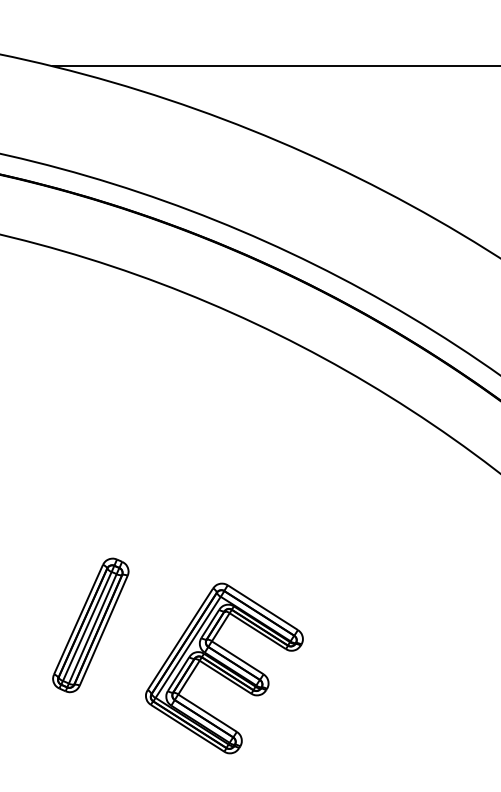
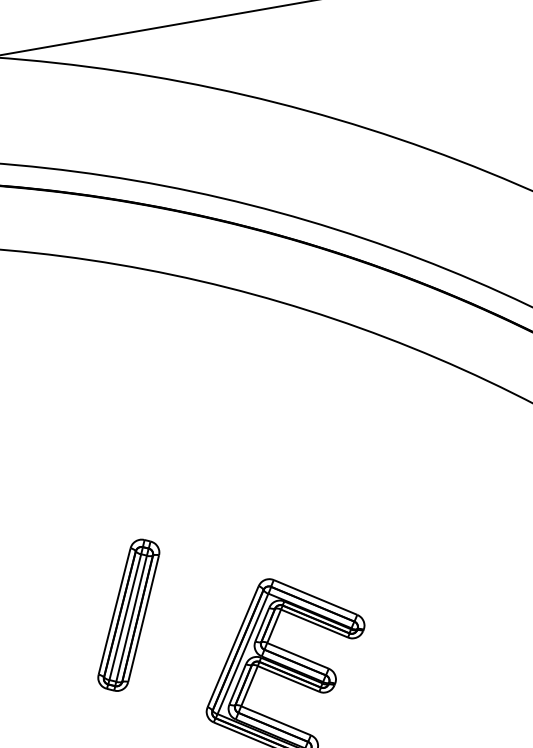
part: (90, 625) -> (128, 615), moved

